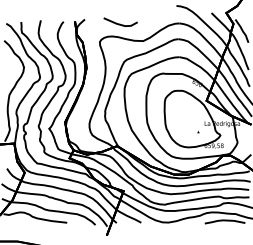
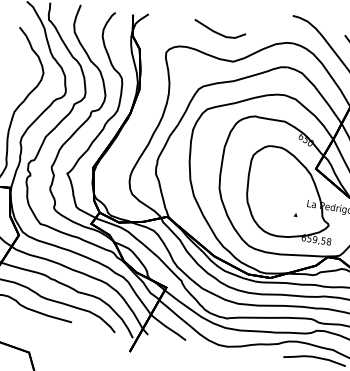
line: (120, 23) -> (219, 31), moved

